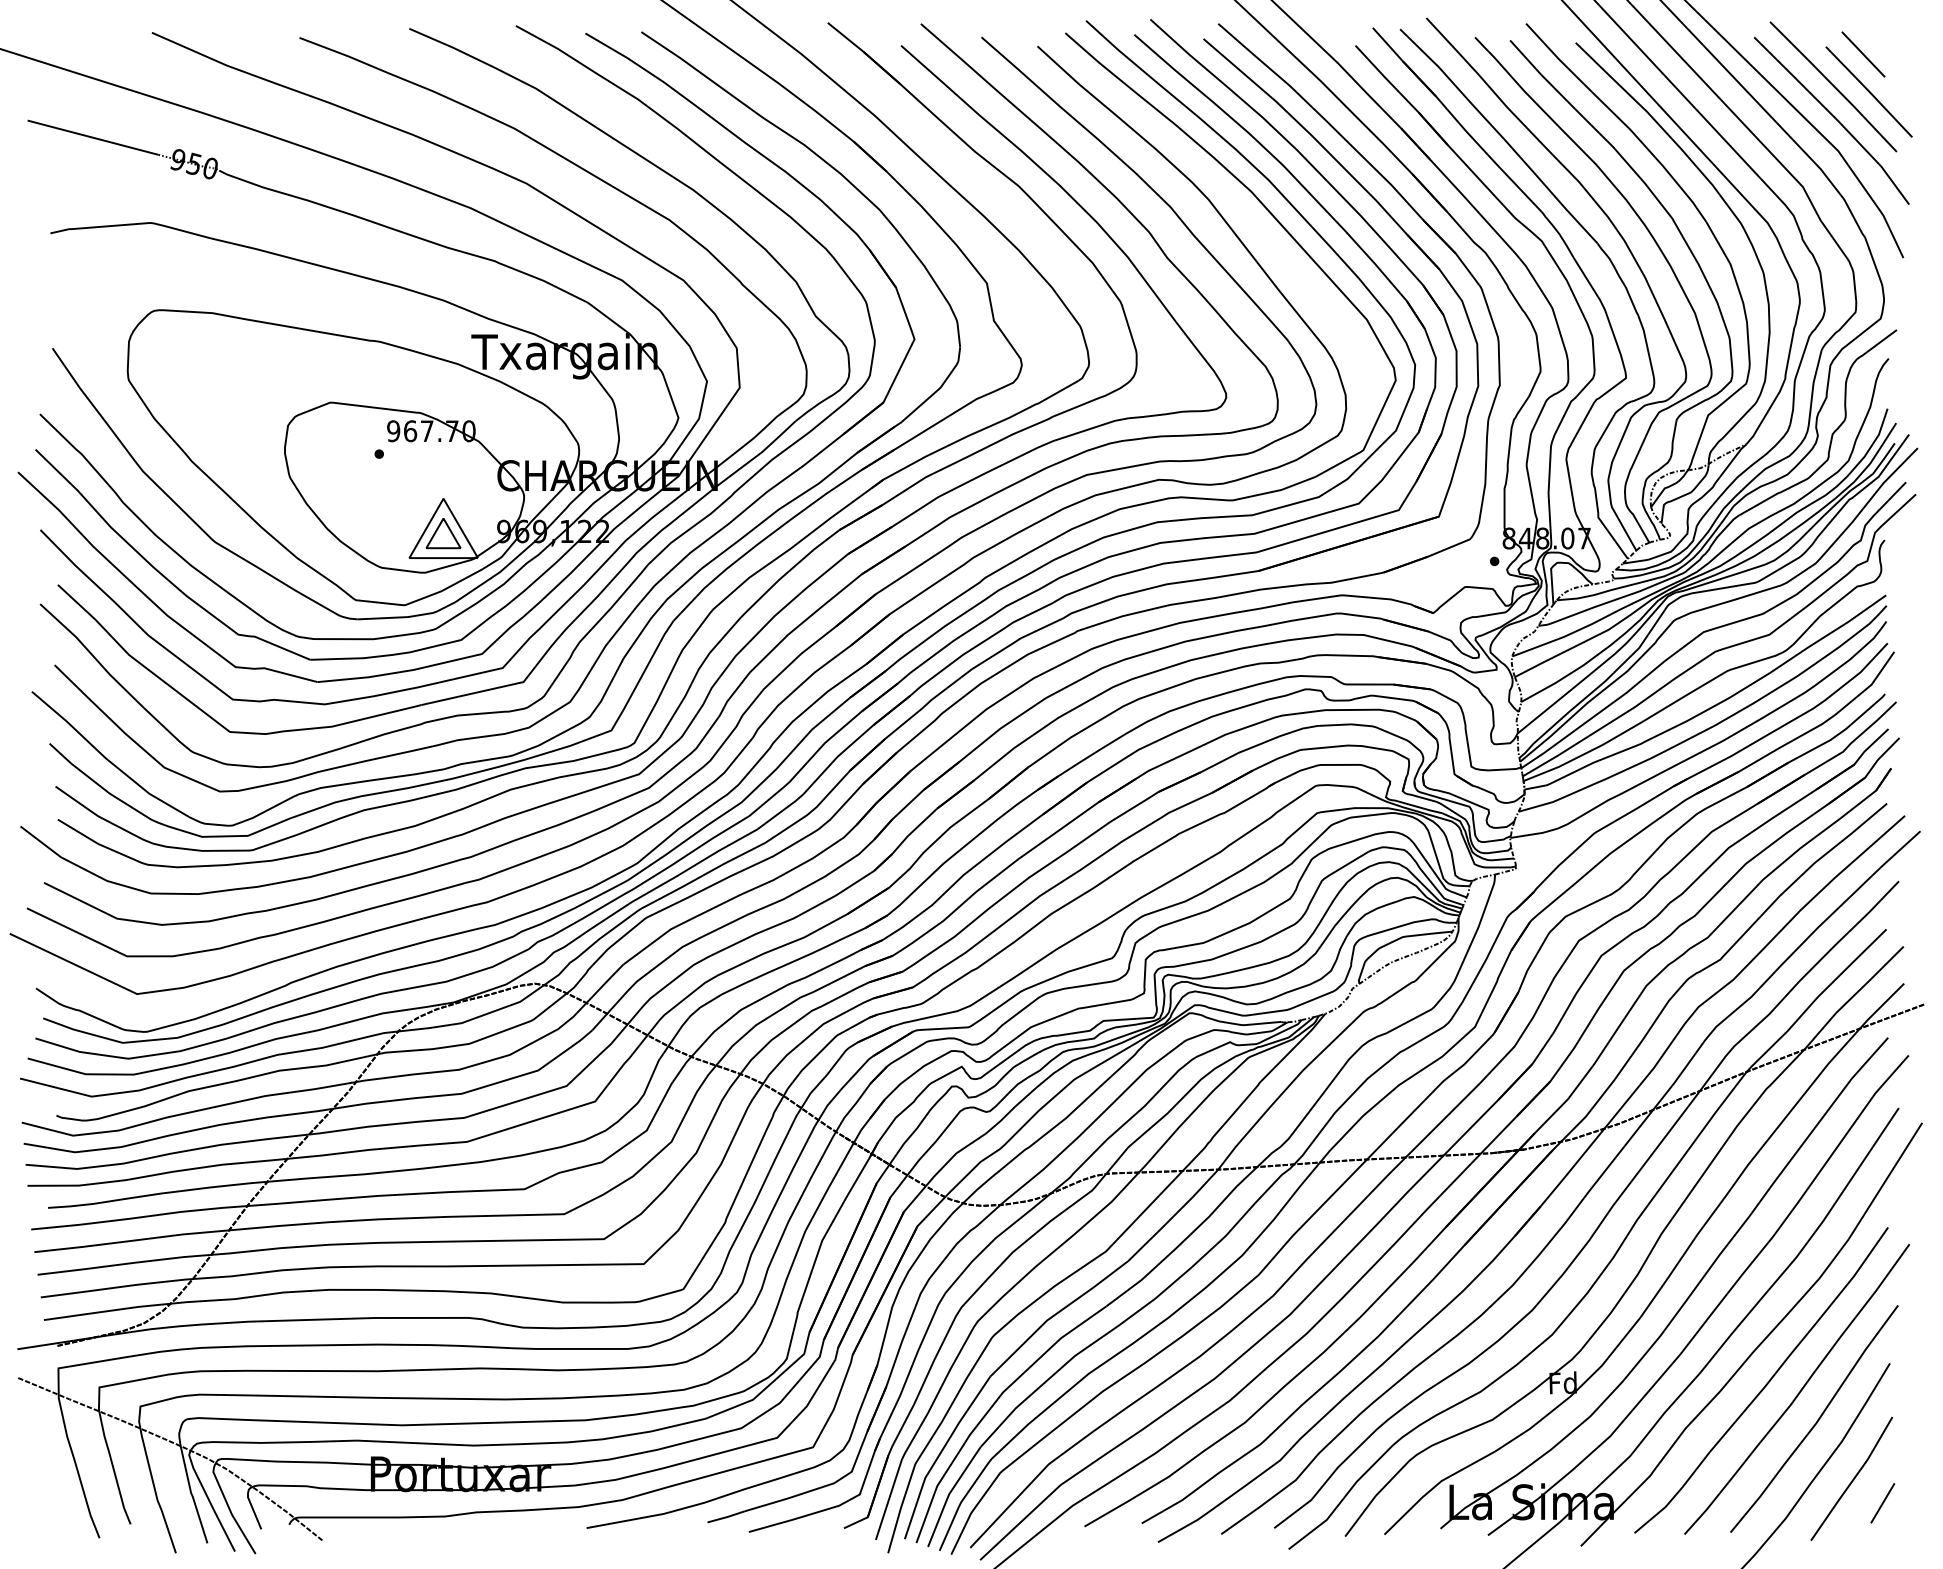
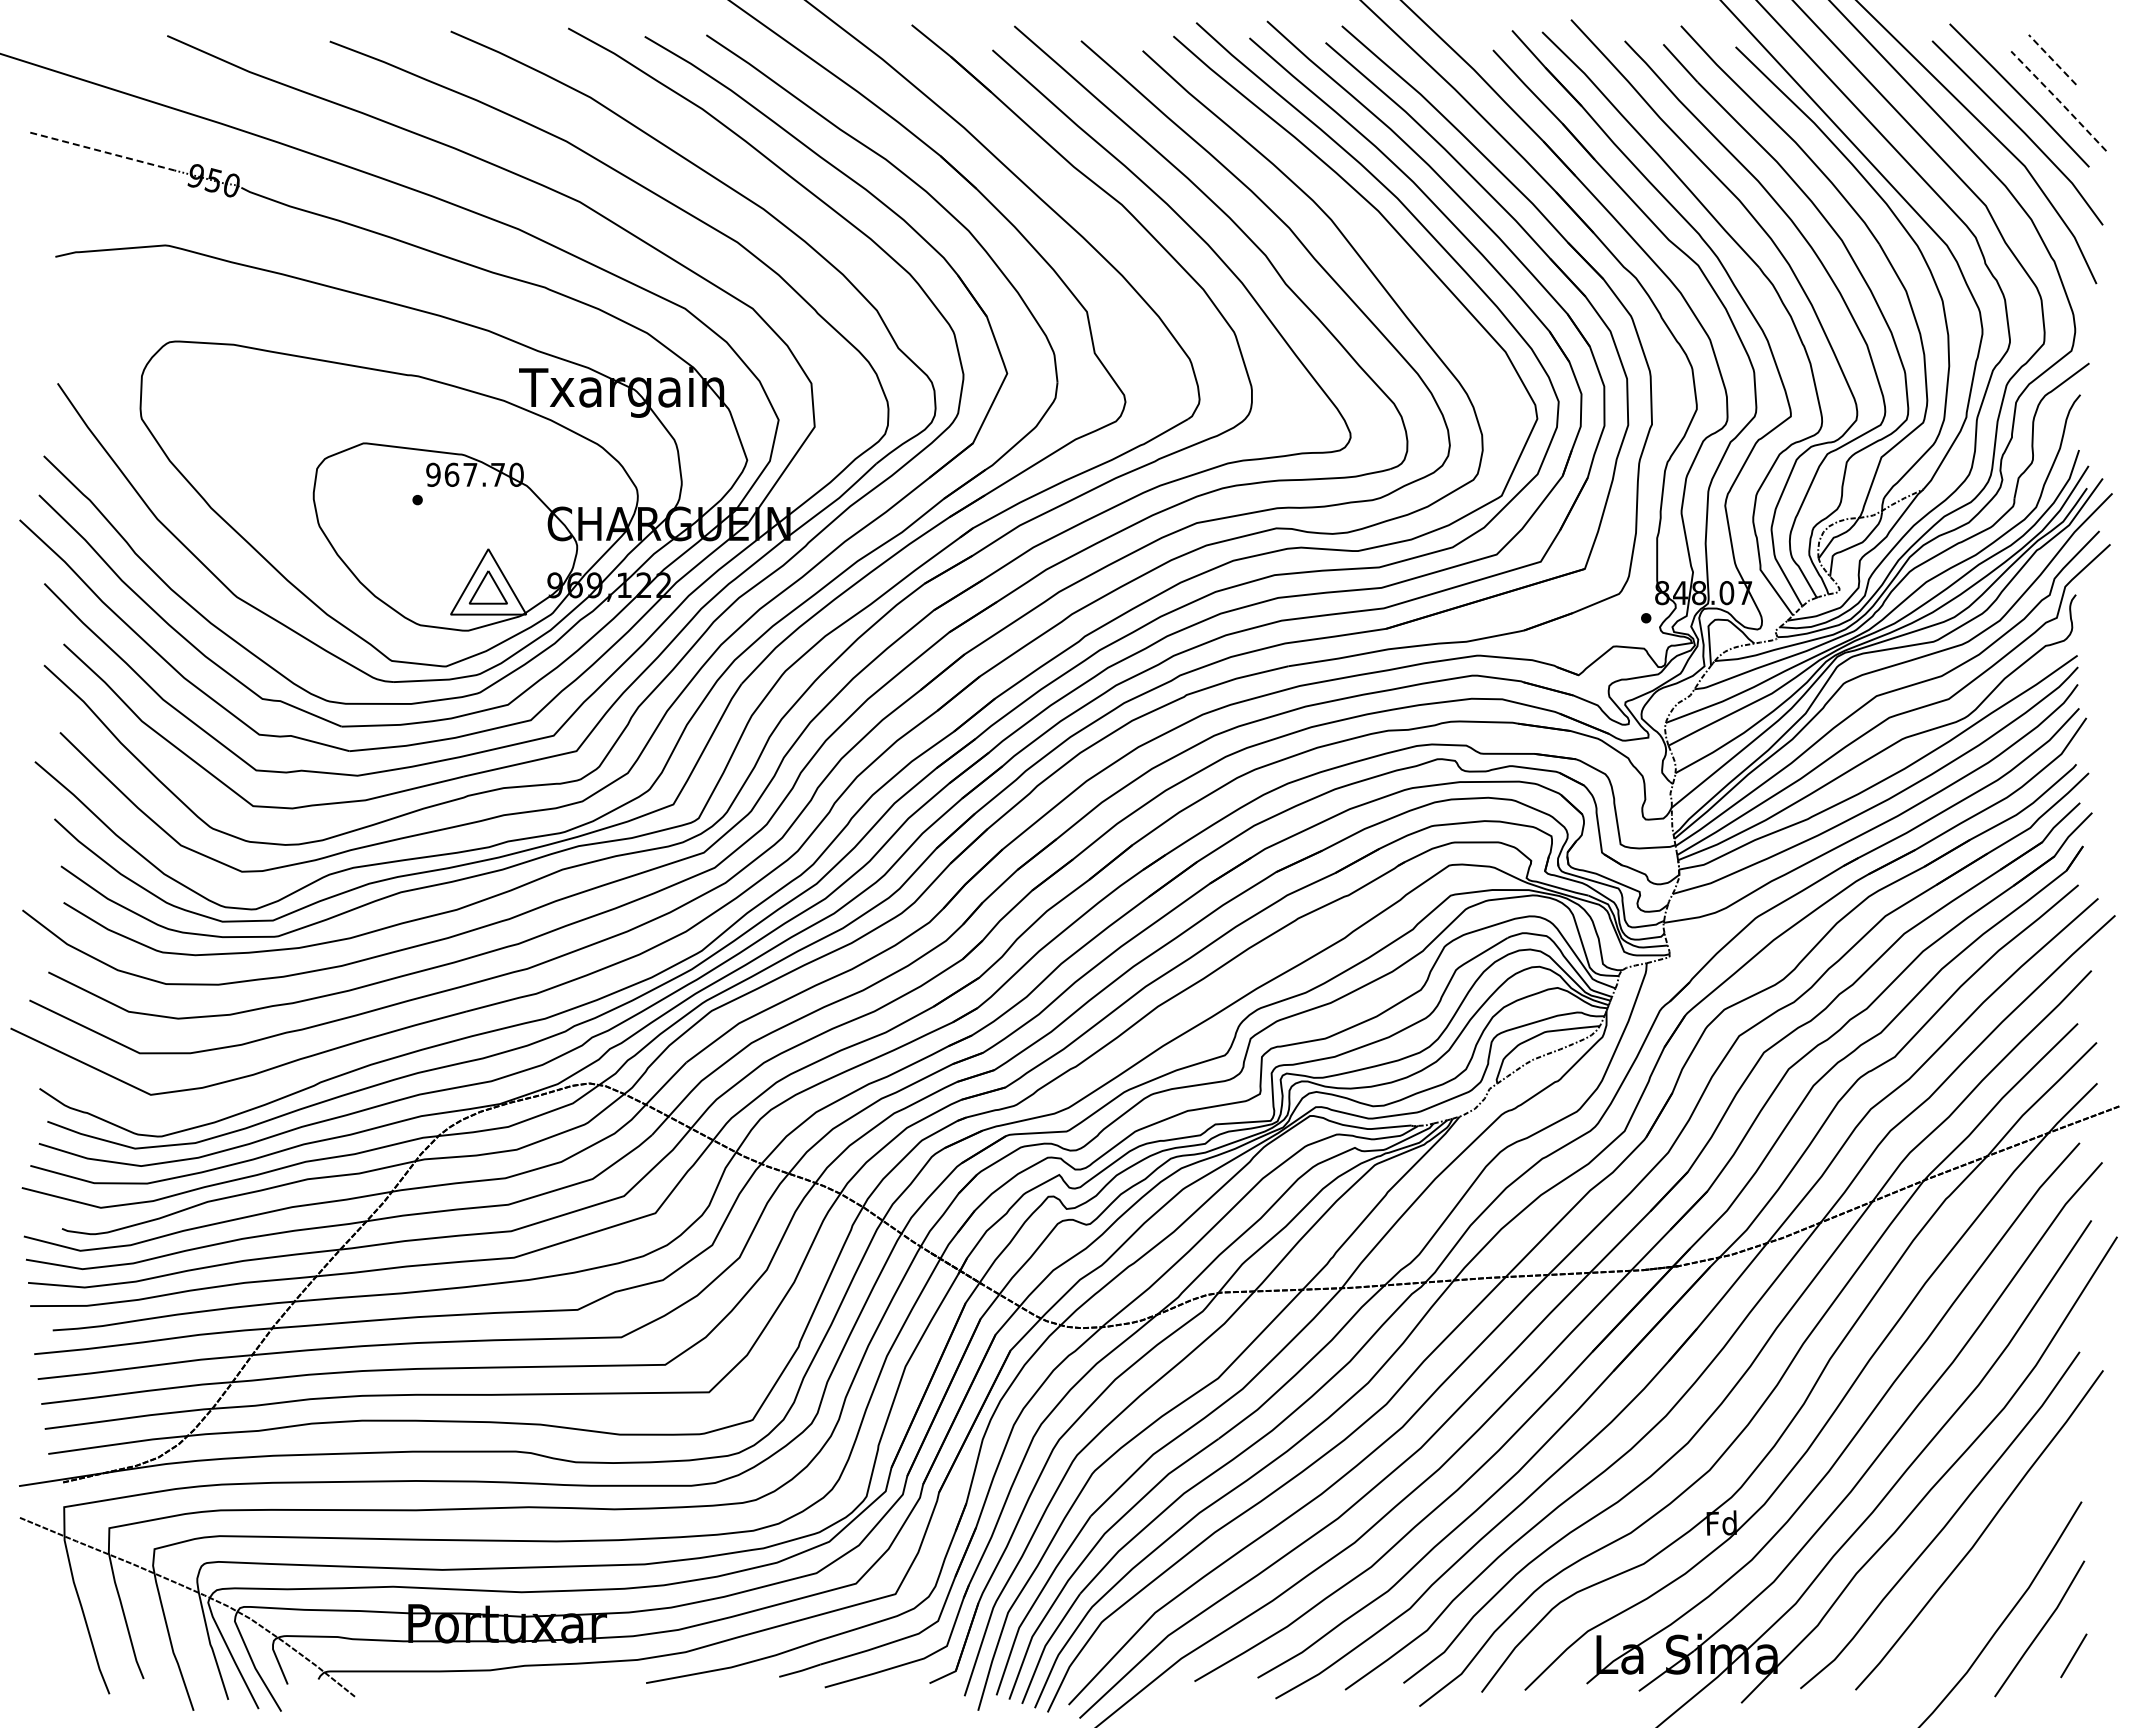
line: (1863, 54) -> (2052, 59), solid -> dashed
line: (1869, 91) -> (2059, 100), solid -> dashed
line: (93, 137) -> (102, 151), solid -> dashed
curve: (1817, 1420) -> (2001, 1564), removed

